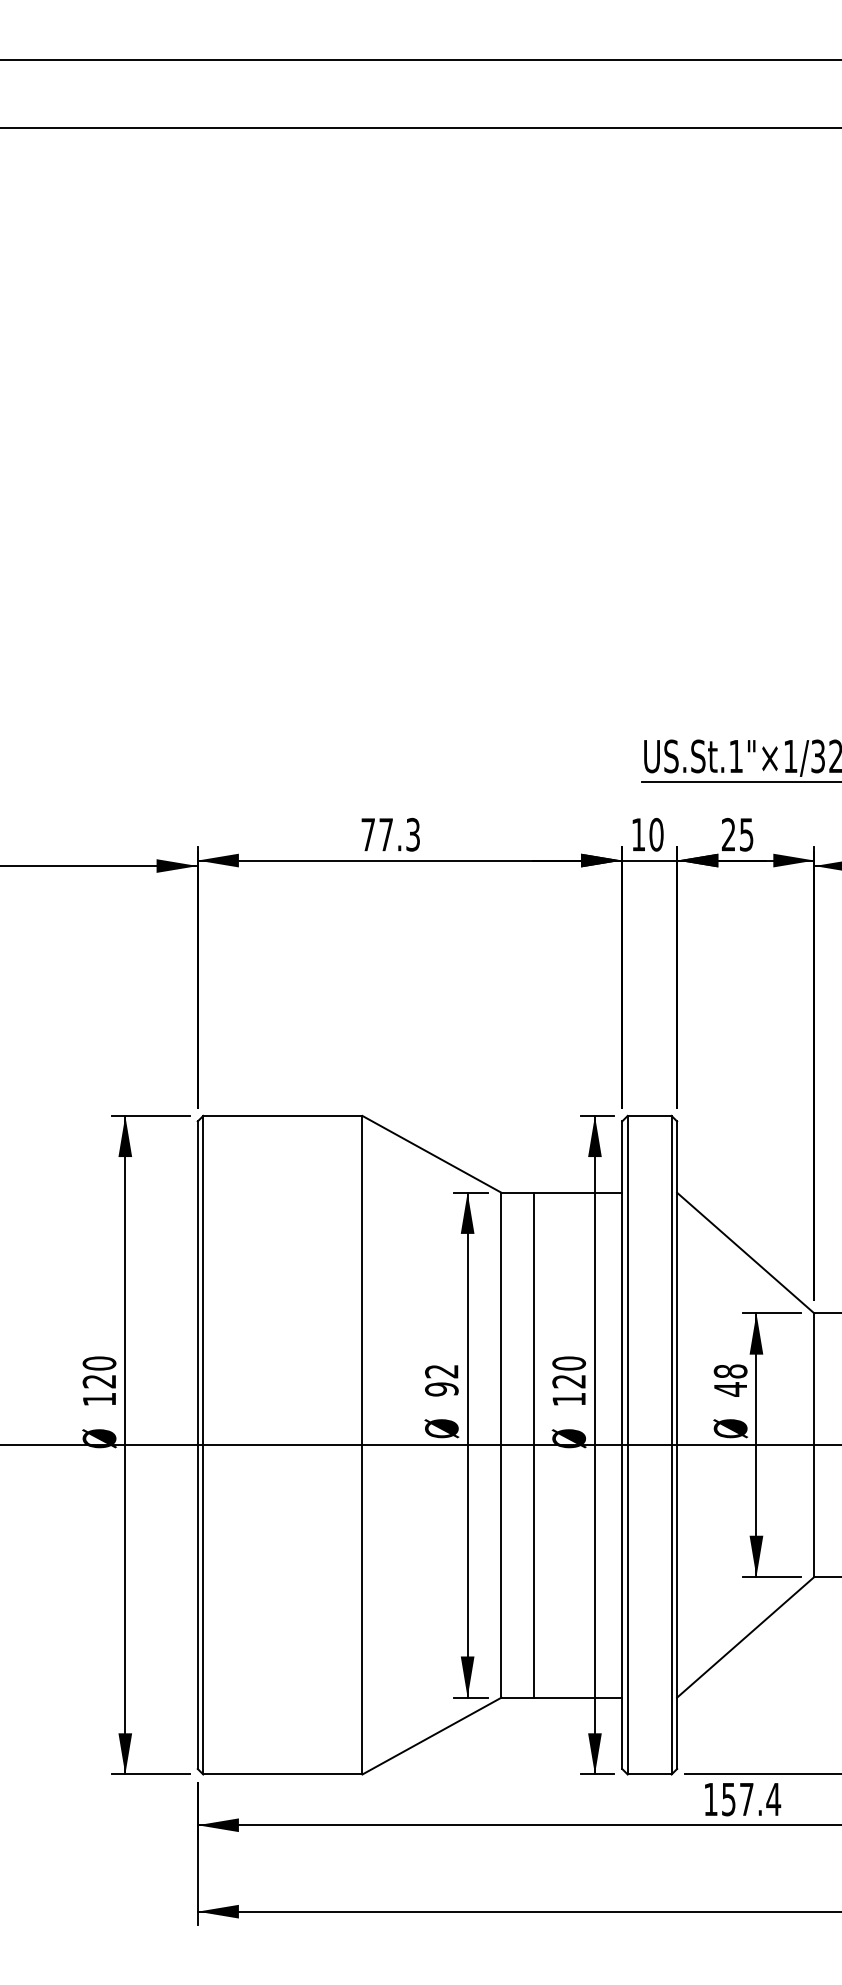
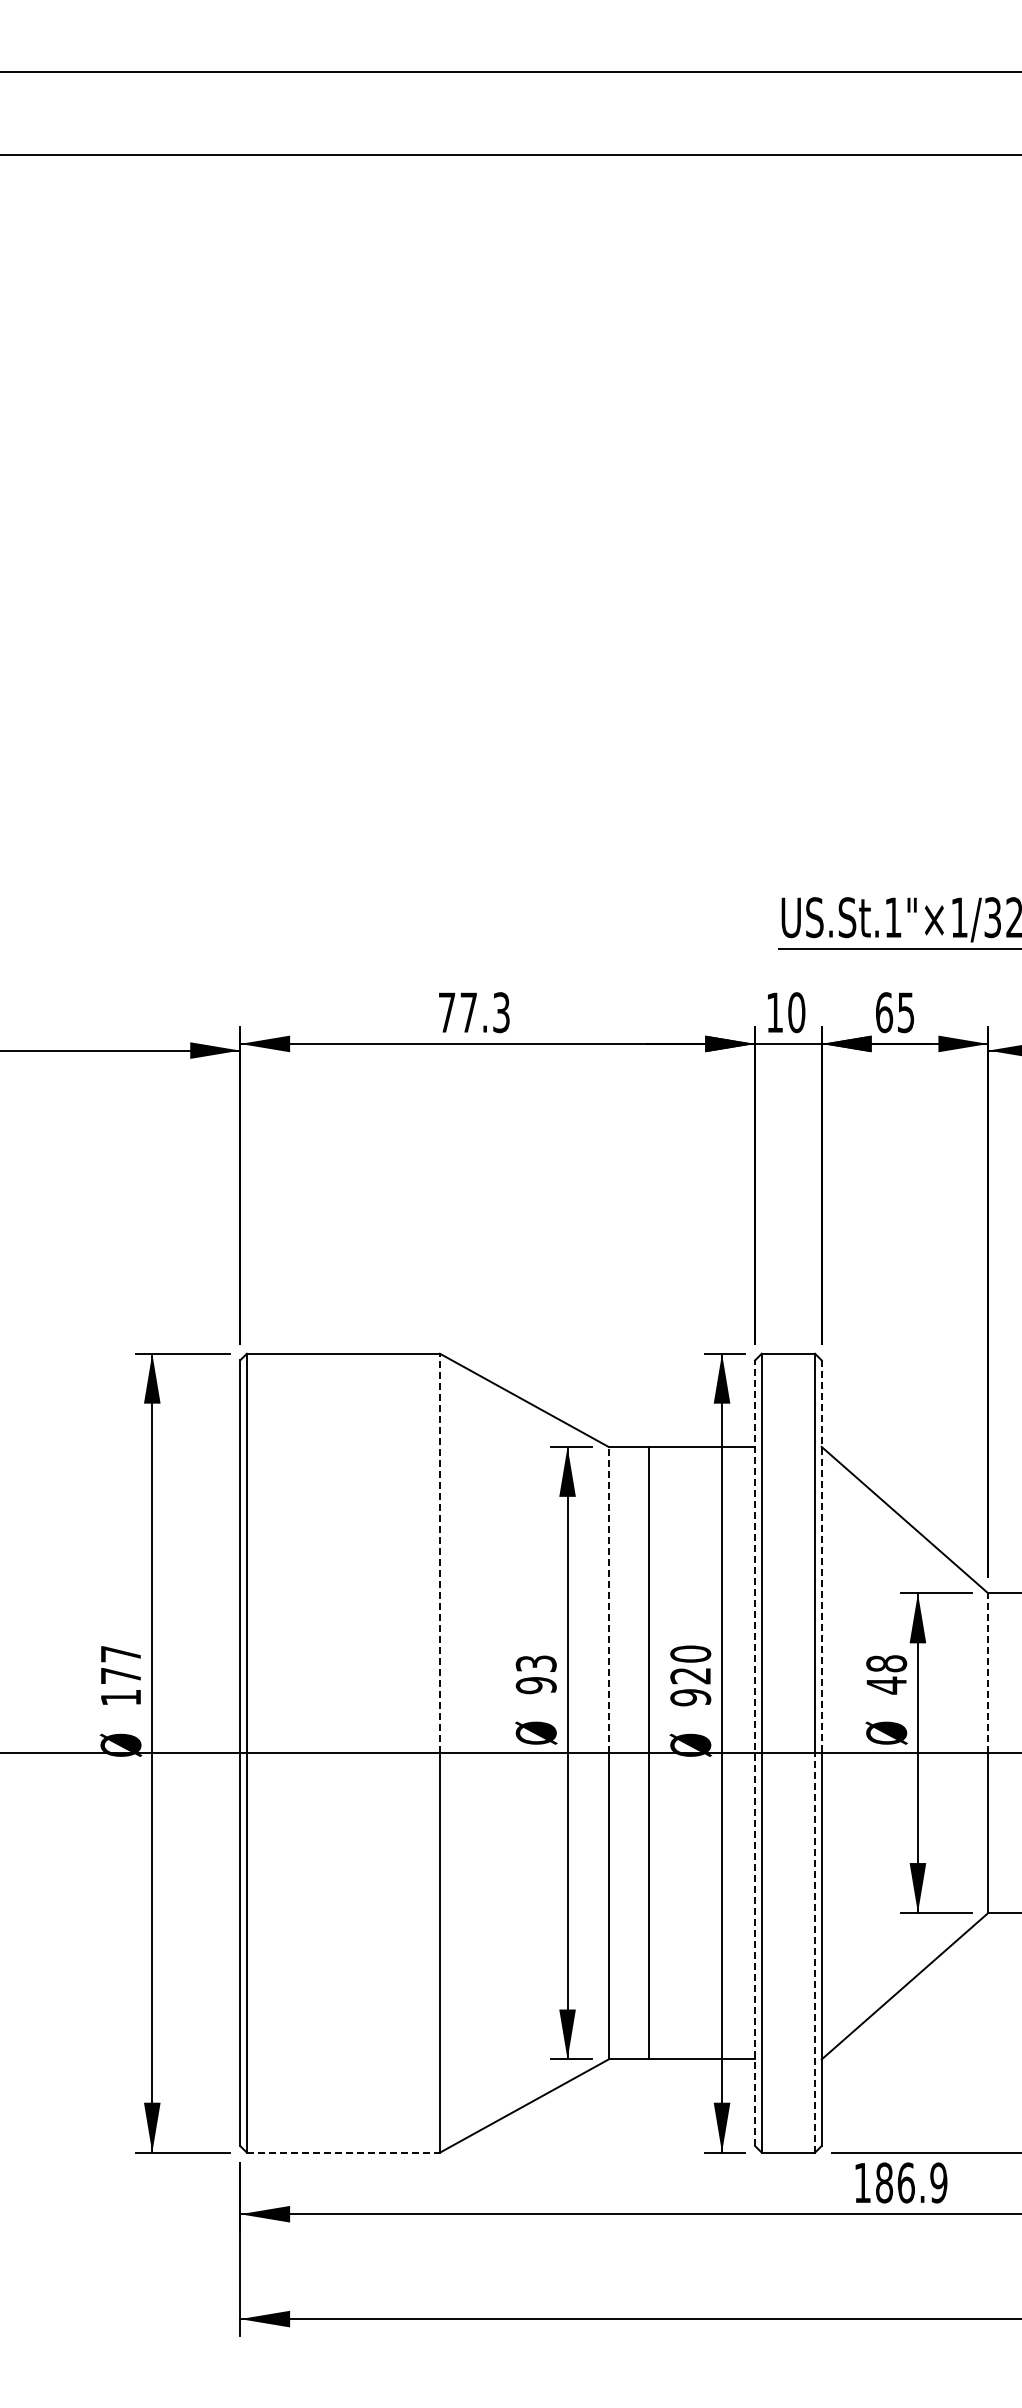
text: (728, 834) -> (884, 1012), 25 -> 65
line: (362, 1280) -> (439, 1553), solid -> dashed
line: (676, 1283) -> (821, 1557), solid -> dashed
line: (501, 1318) -> (608, 1599), solid -> dashed
text: (442, 1371) -> (536, 1663), 92 -> 93
text: (99, 1372) -> (120, 1664), 120 -> 177
line: (814, 1379) -> (988, 1673), solid -> dashed
text: (568, 1399) -> (690, 1697), 120 -> 920
line: (622, 1445) -> (755, 1753), solid -> dashed
line: (671, 1609) -> (815, 1952), solid -> dashed
line: (282, 1774) -> (343, 2152), solid -> dashed
text: (751, 1799) -> (911, 2182), 157.4 -> 186.9

